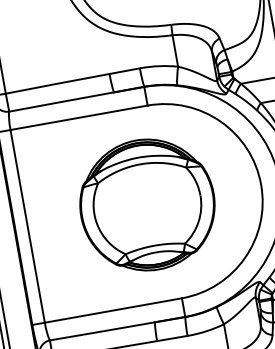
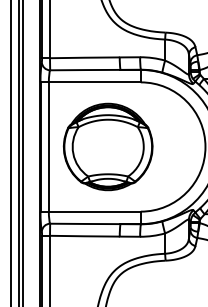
part: (146, 204) -> (107, 146), moved

